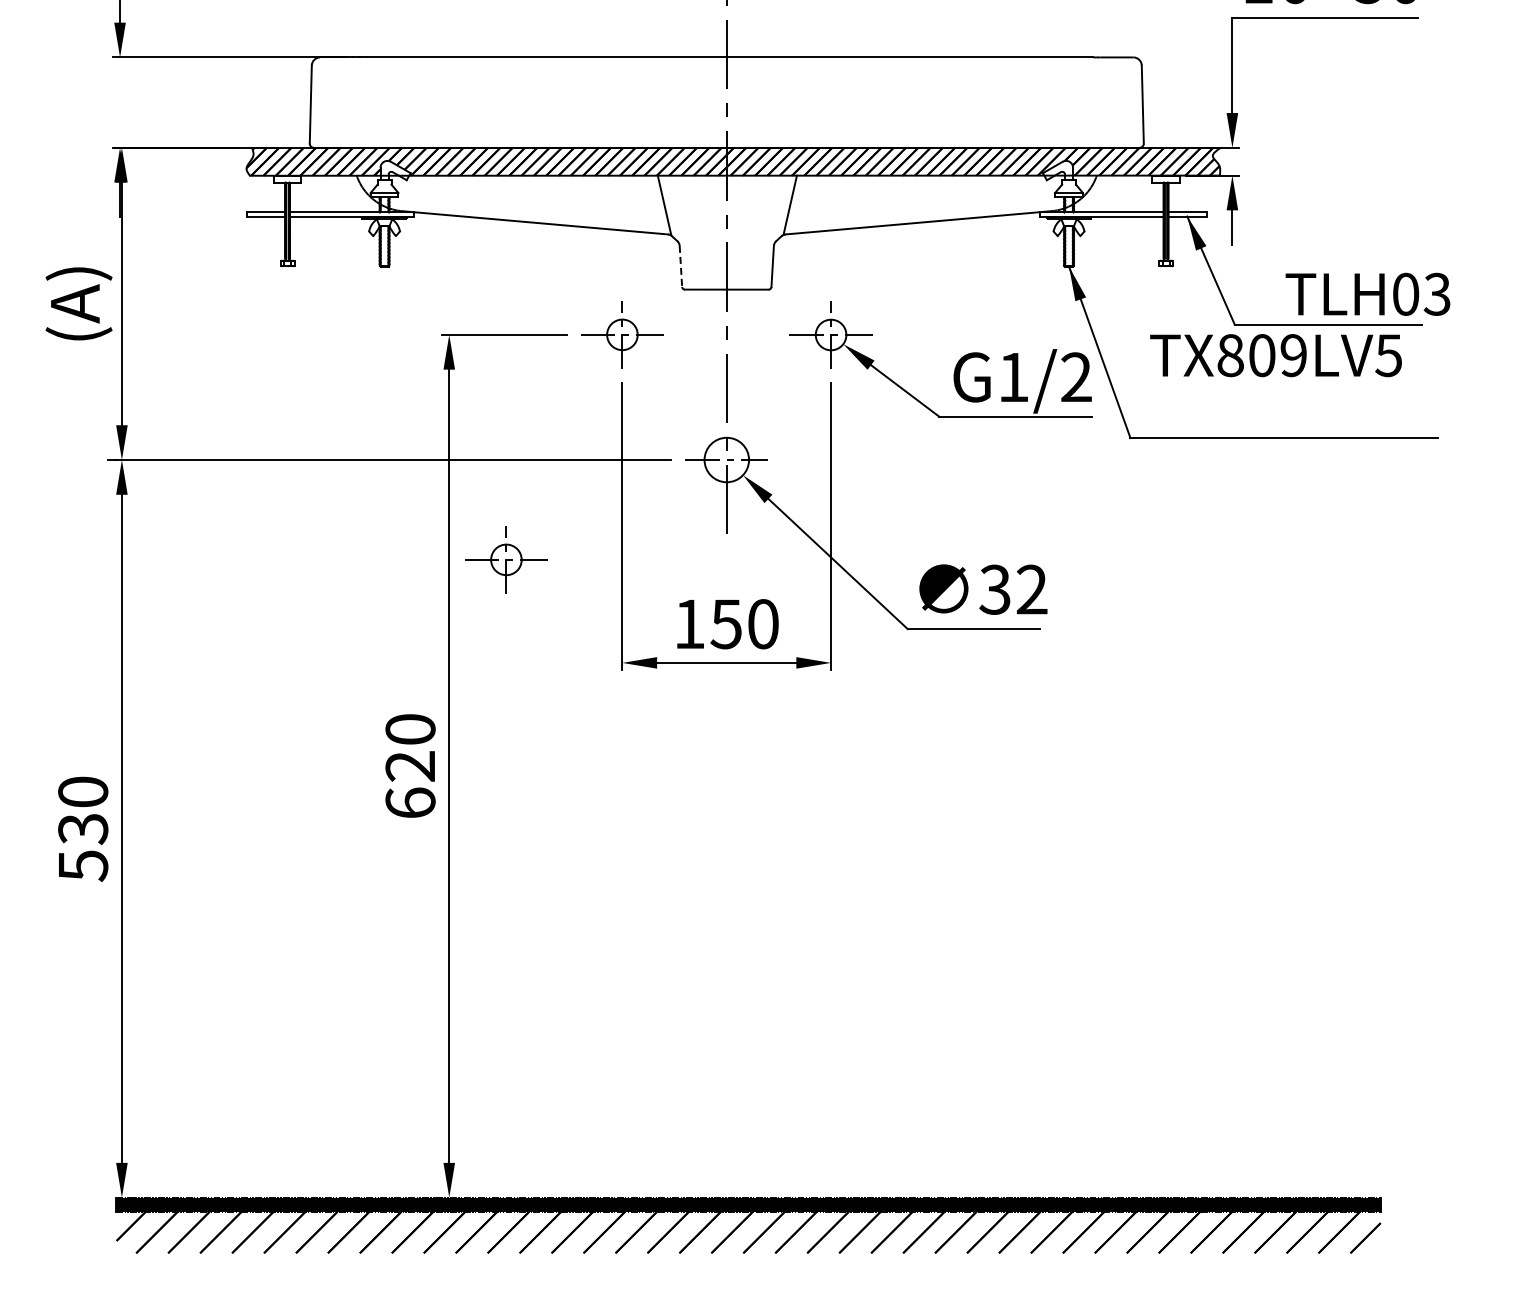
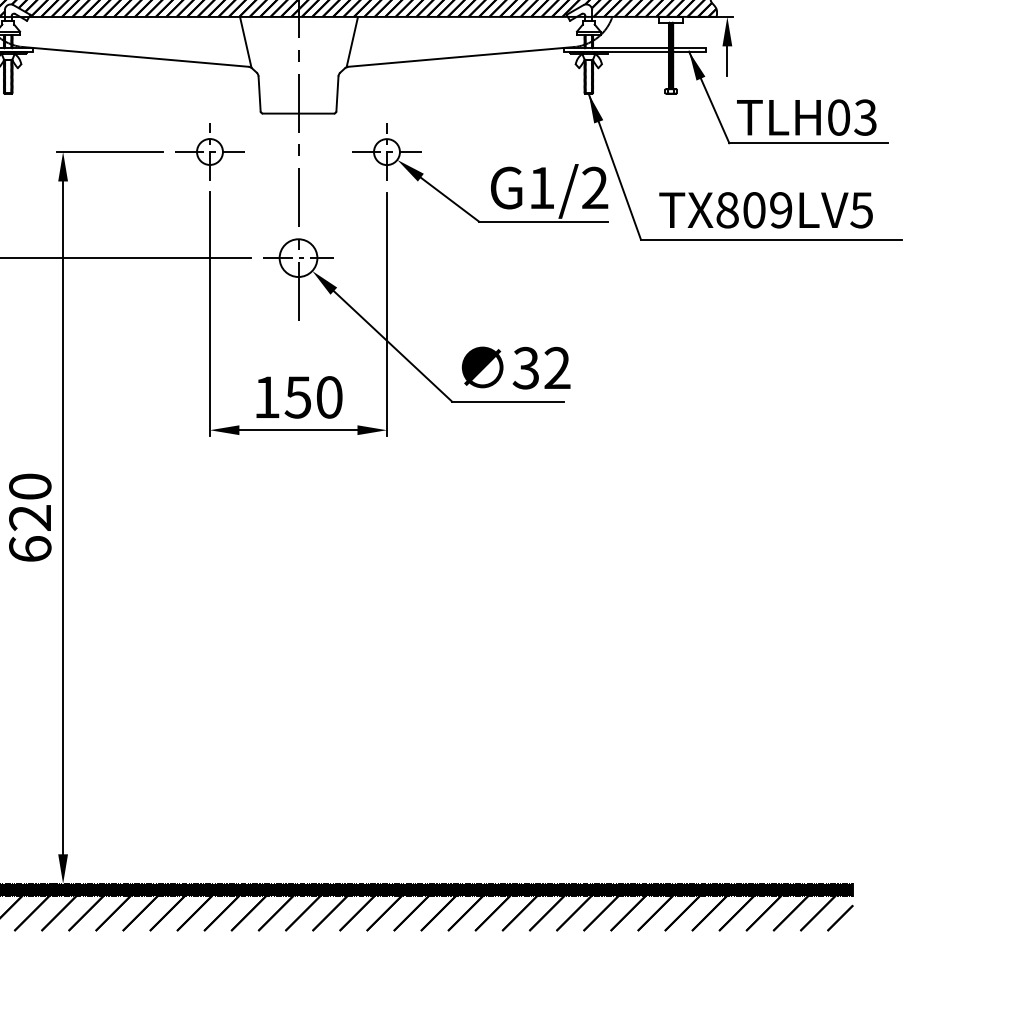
line: (680, 266) -> (259, 93), dashed -> solid
text: (1367, 293) -> (806, 116), moved
text: (1275, 355) -> (765, 210), moved
part: (506, 559) -> (111, 342), removed

